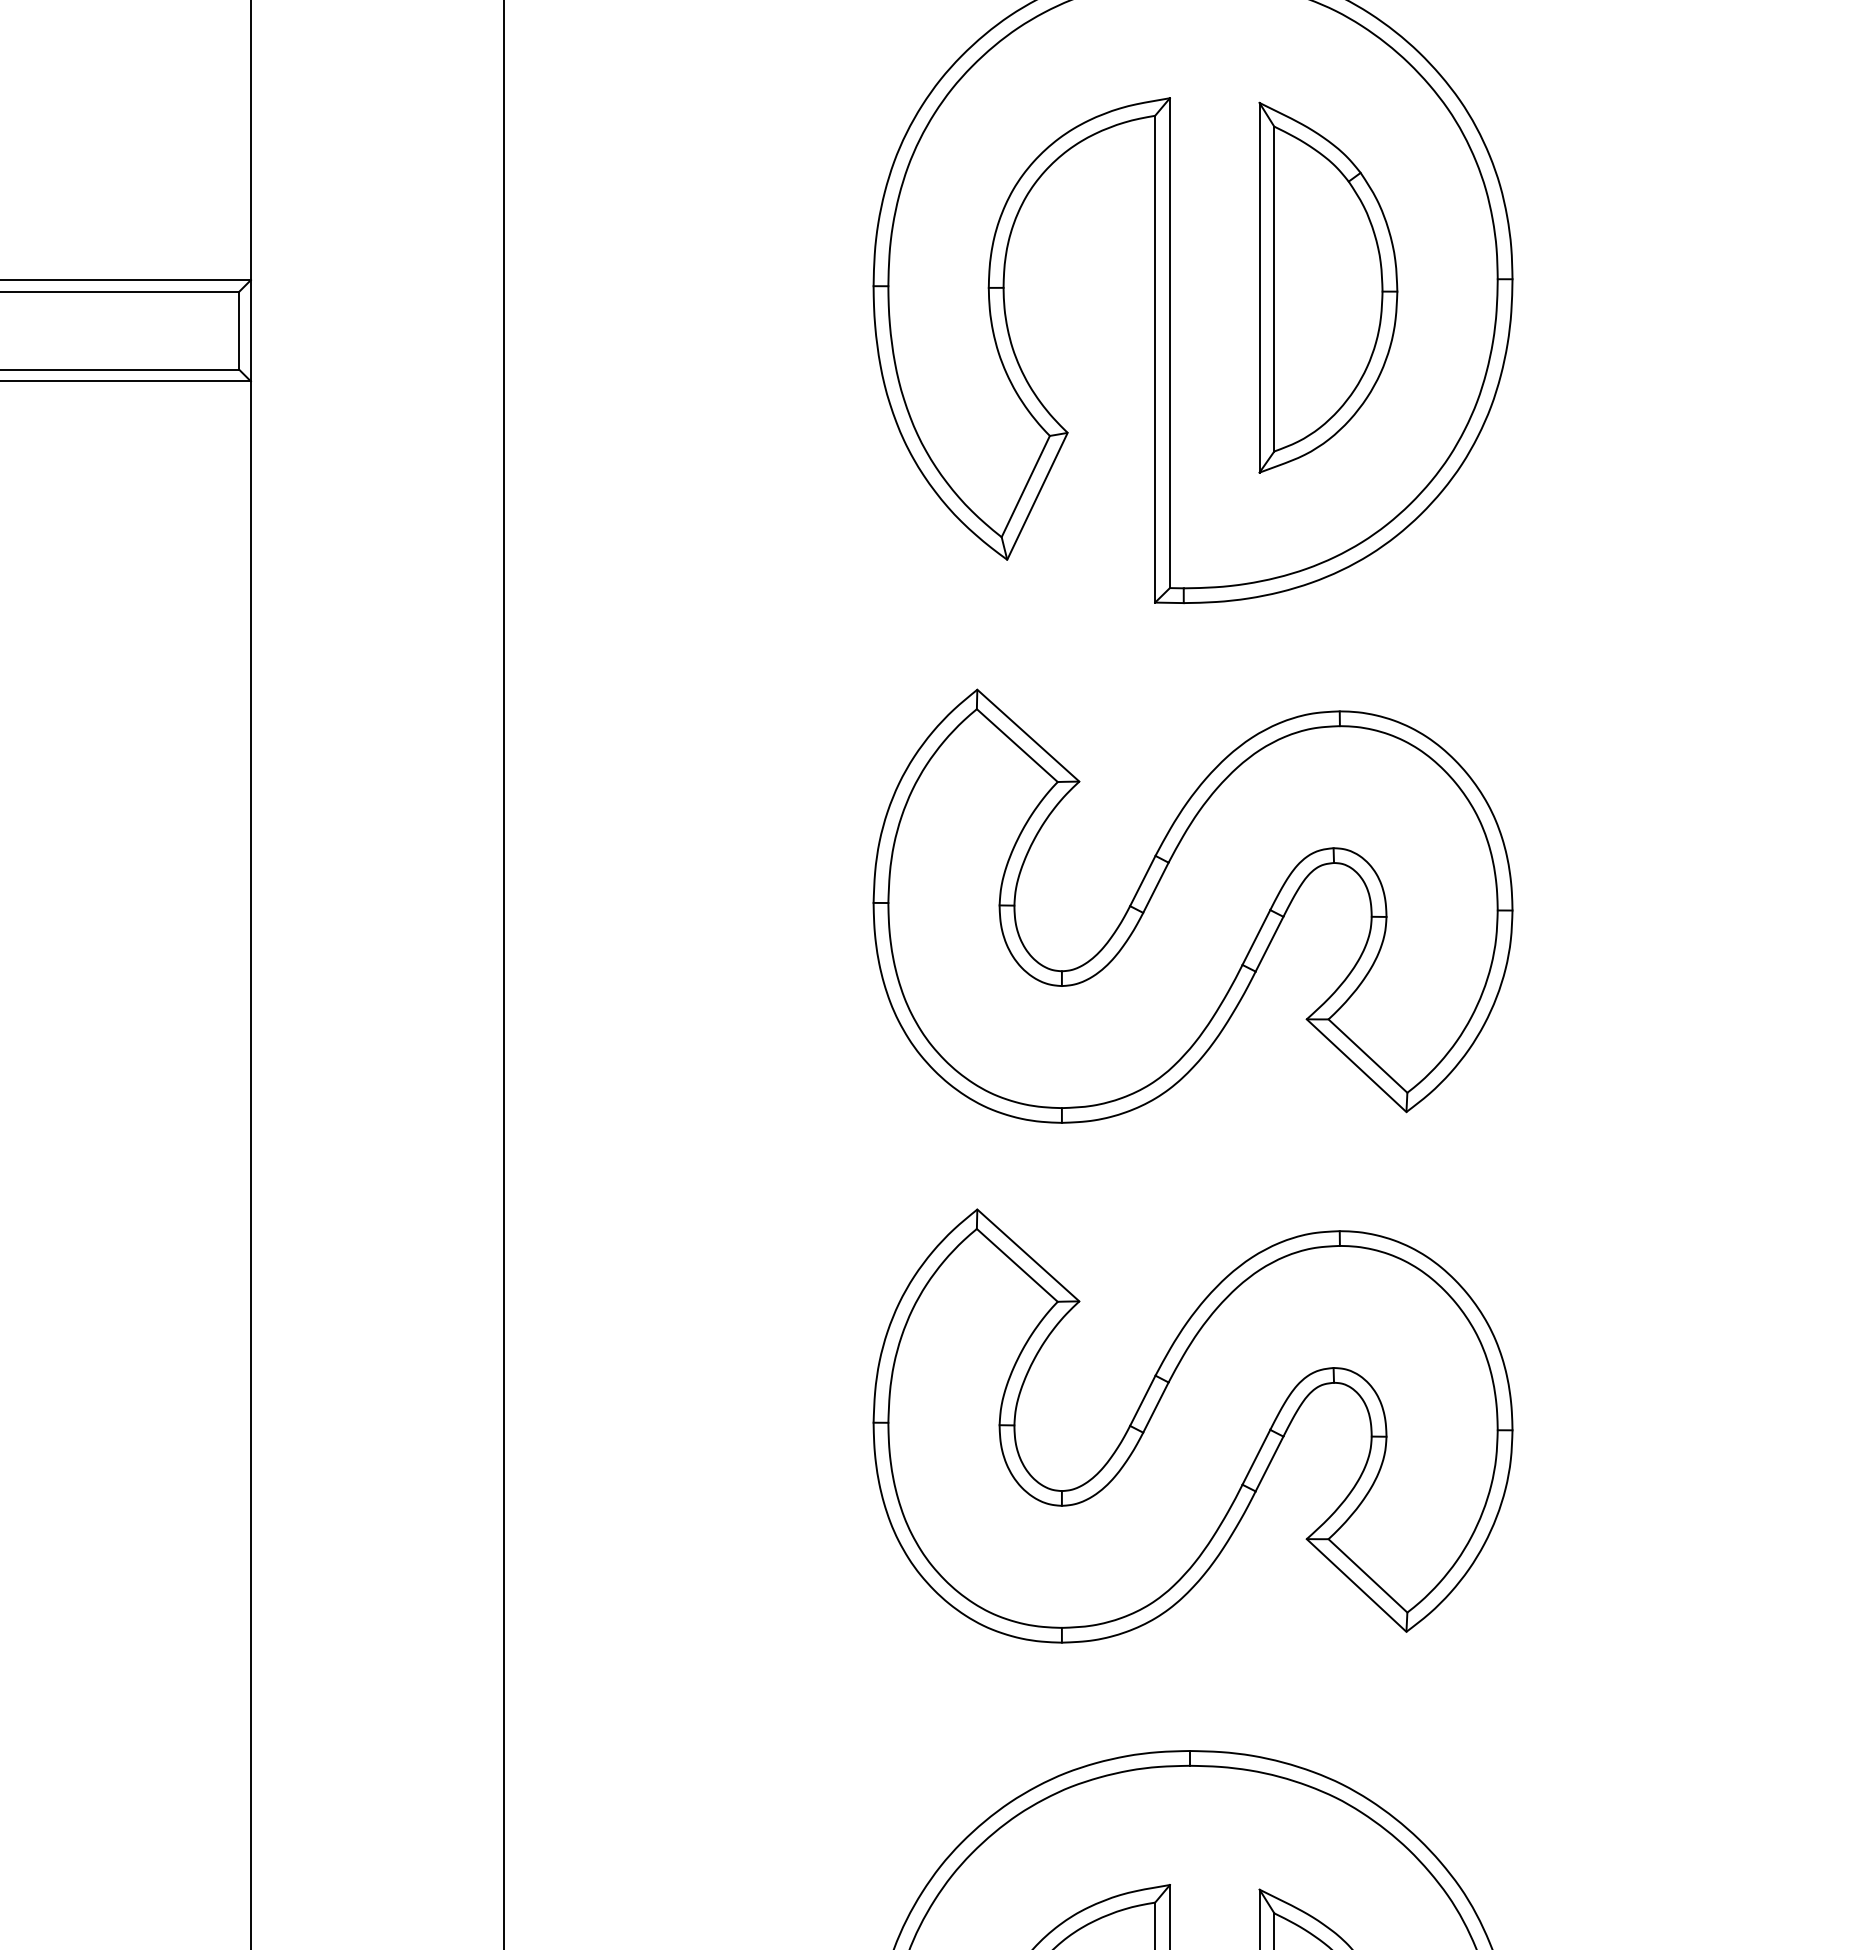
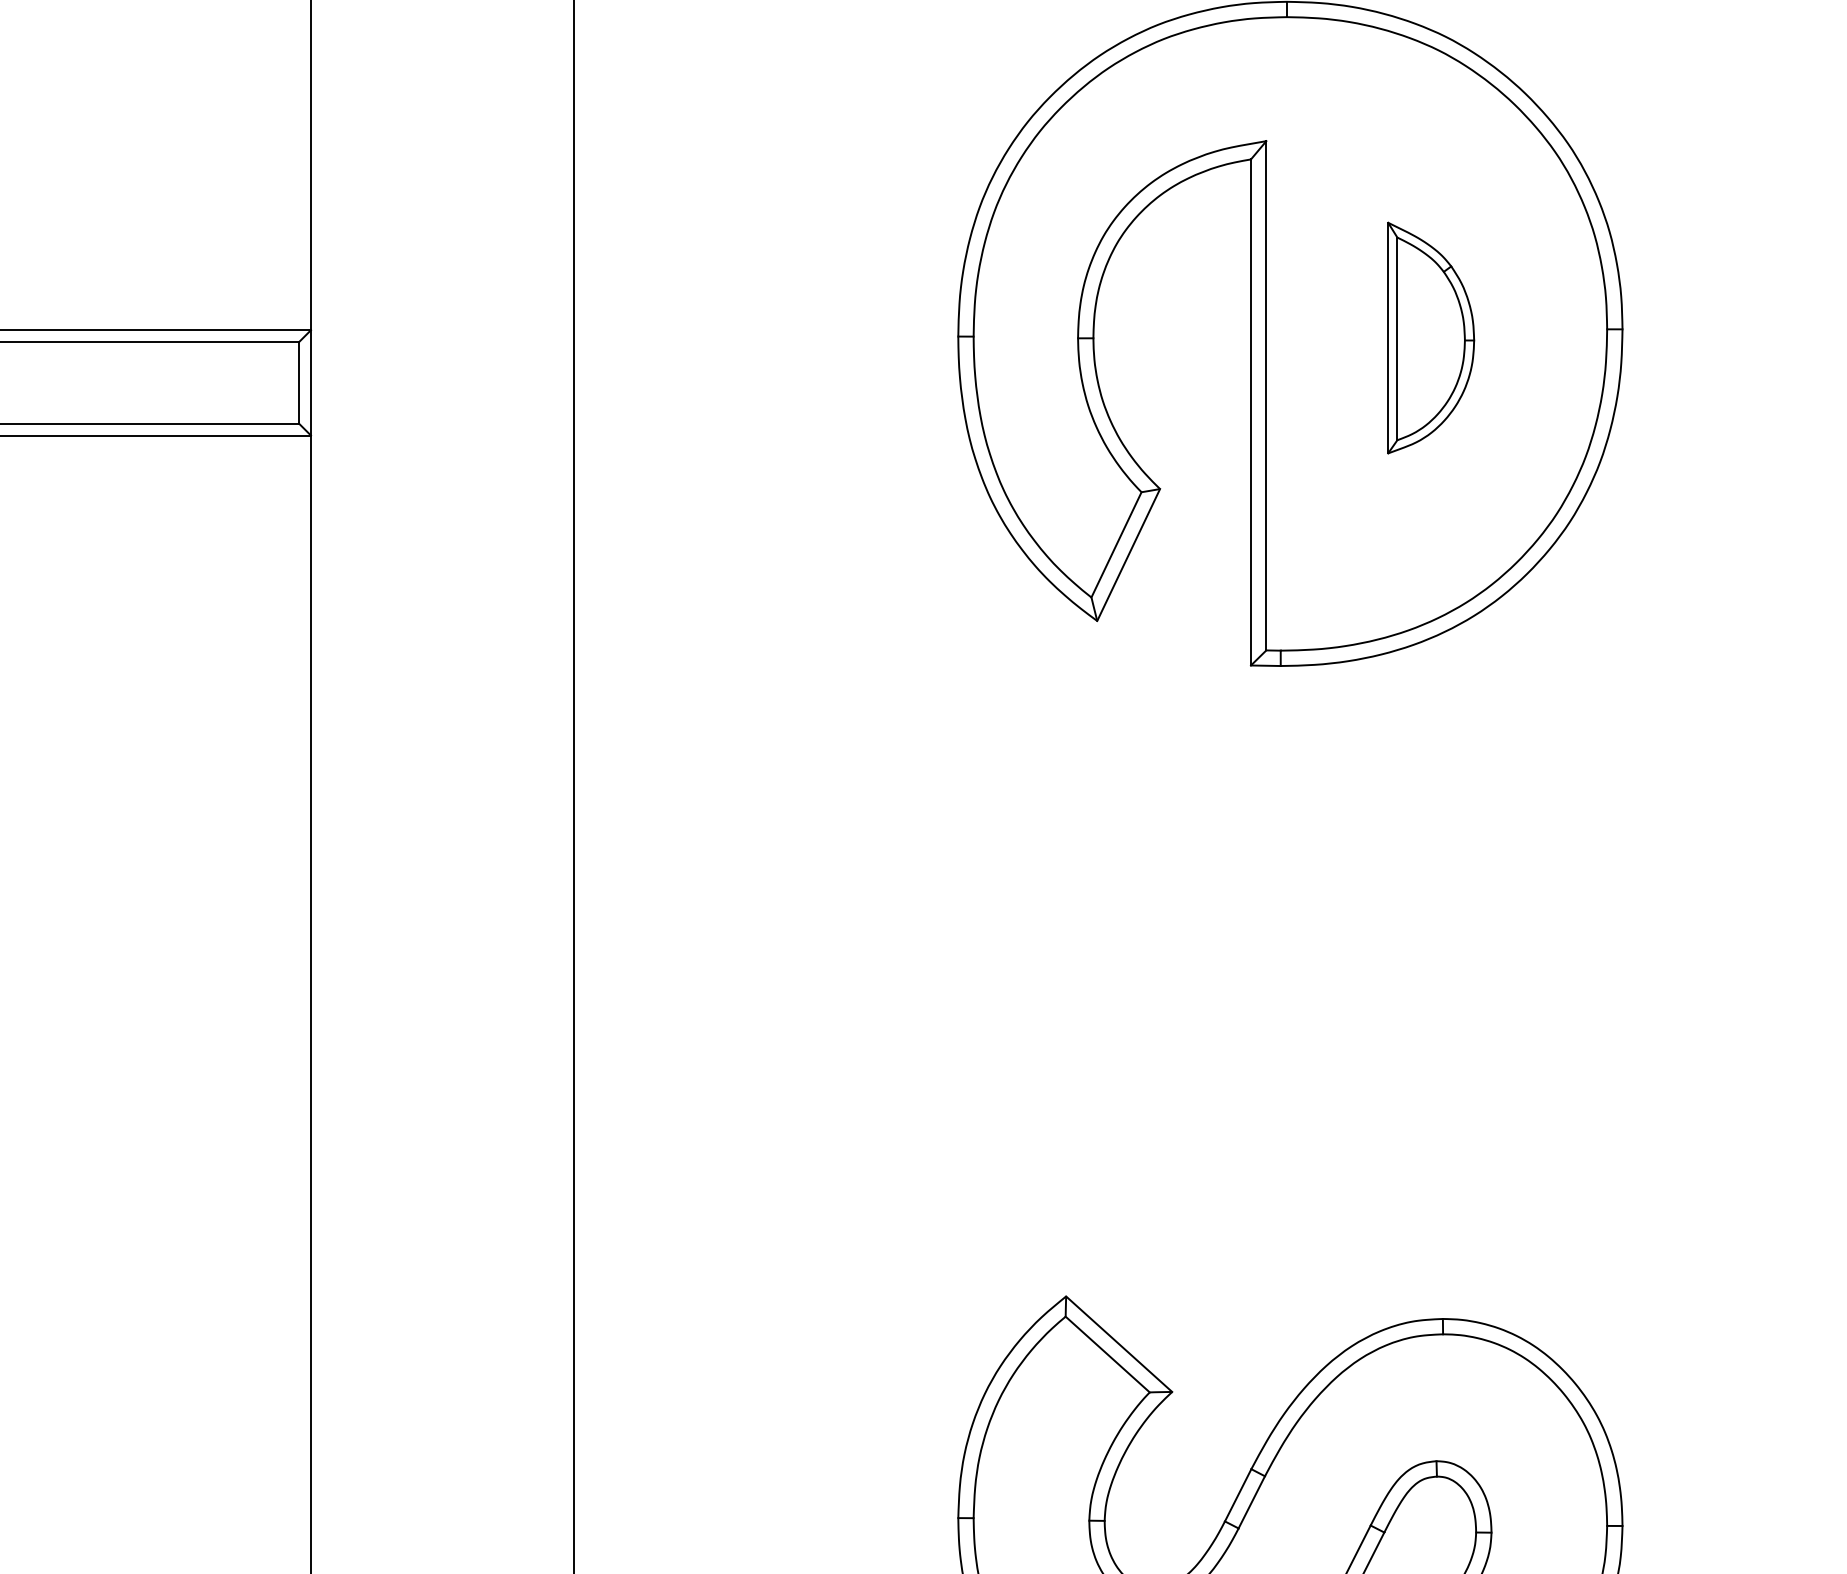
part: (1328, 287) -> (1431, 337), size x0.6
part: (1192, 905) -> (1289, 980), removed

